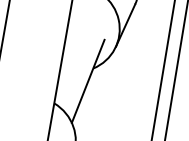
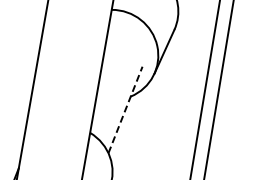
line: (88, 80) -> (125, 109), solid -> dashed

